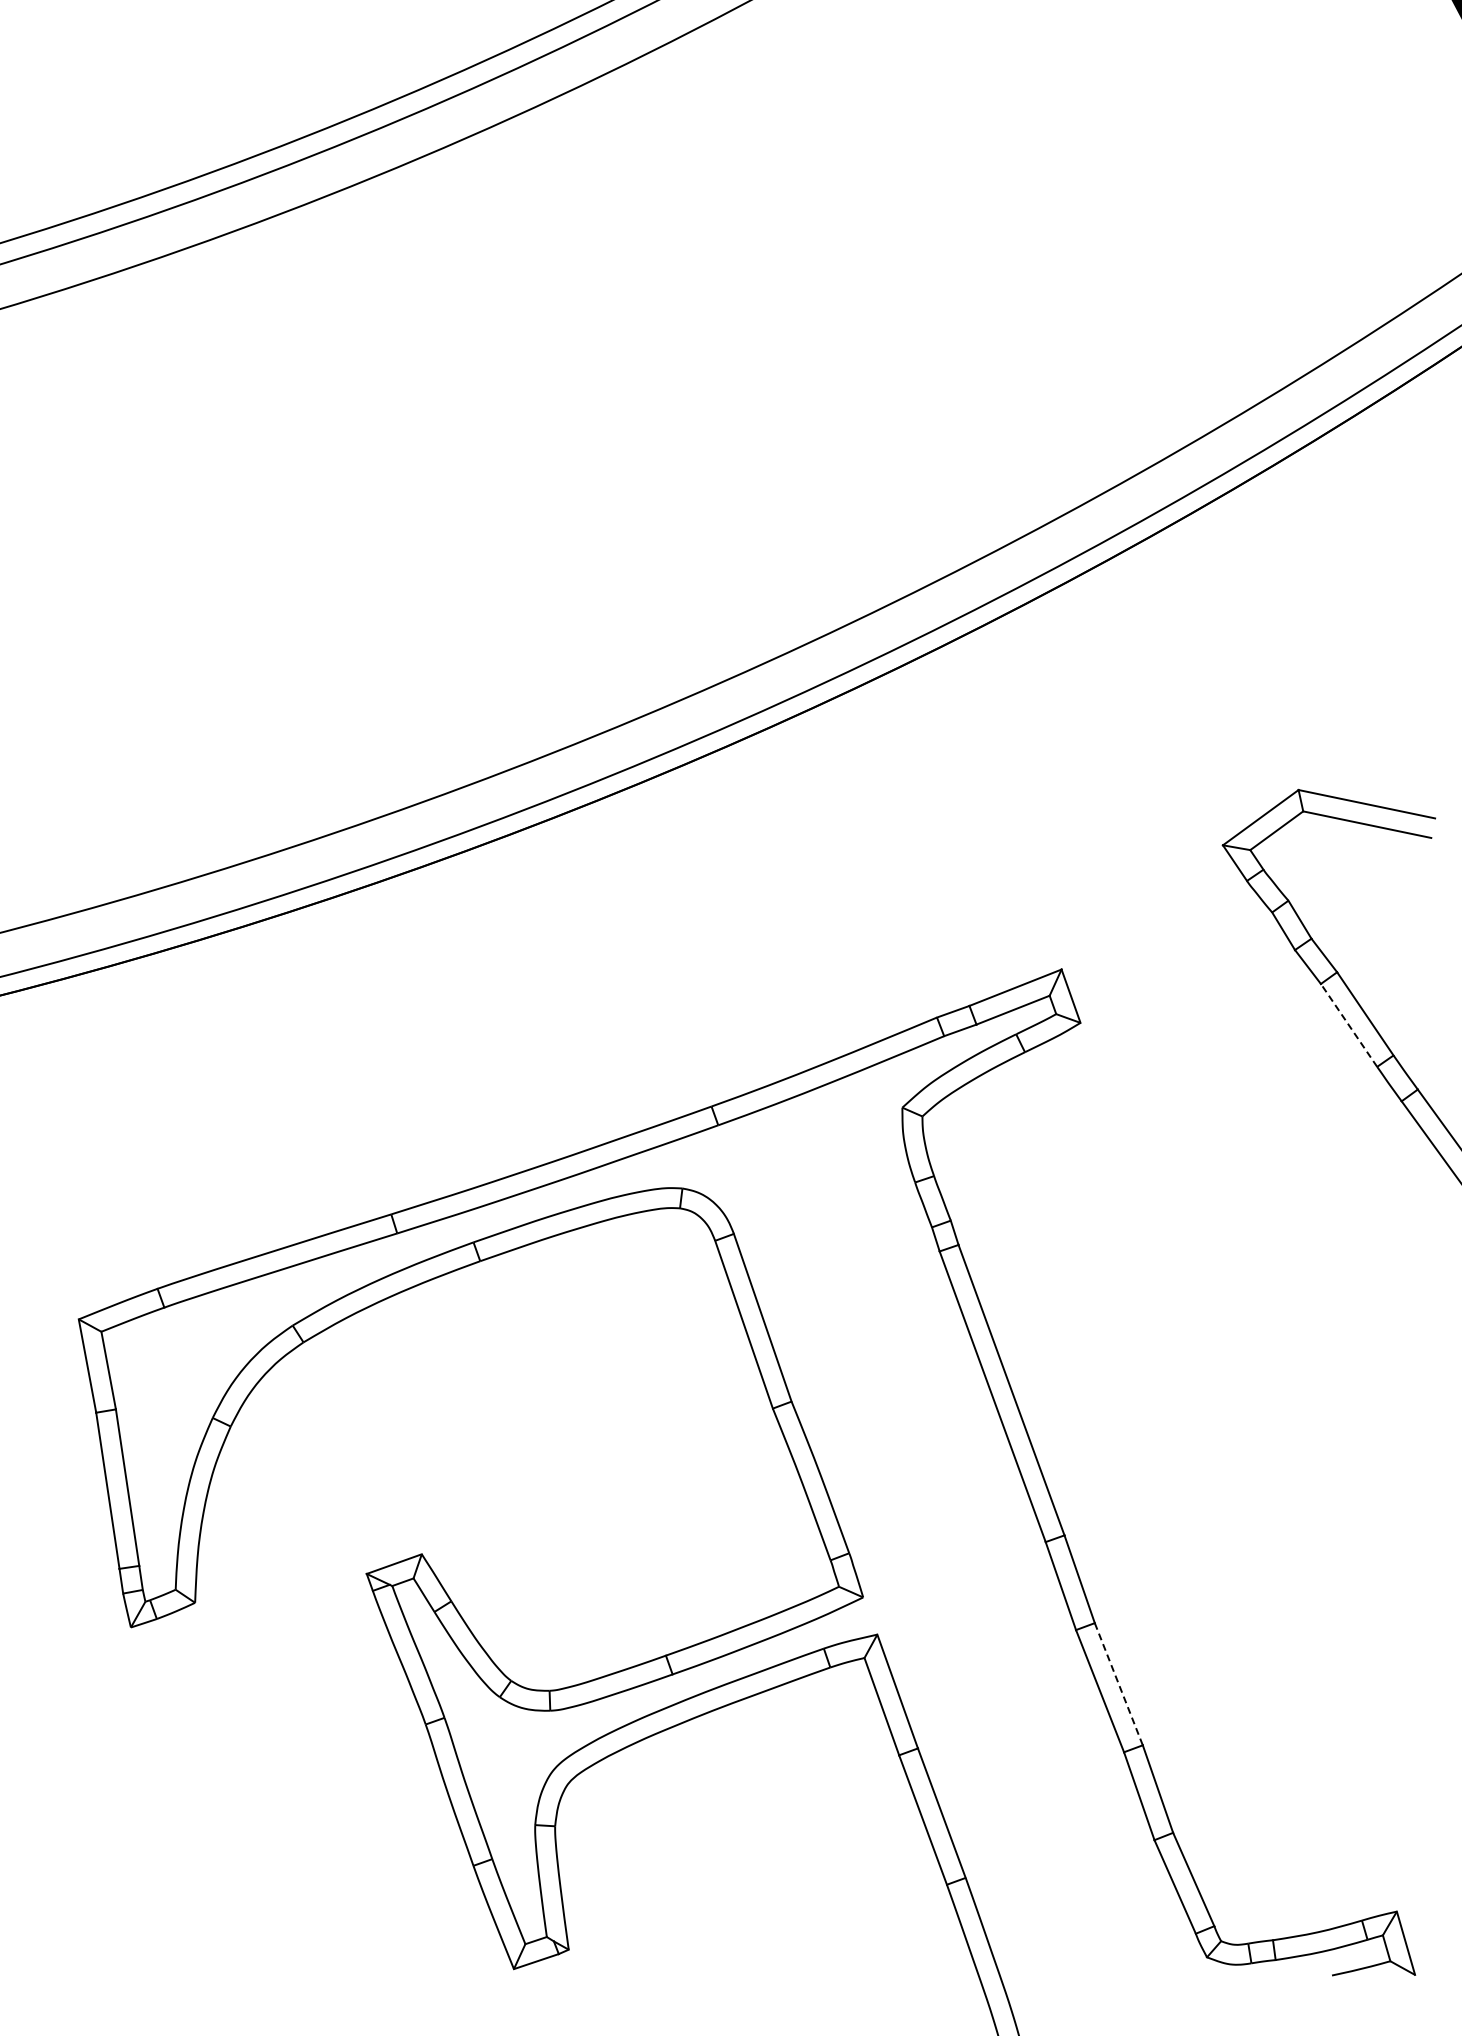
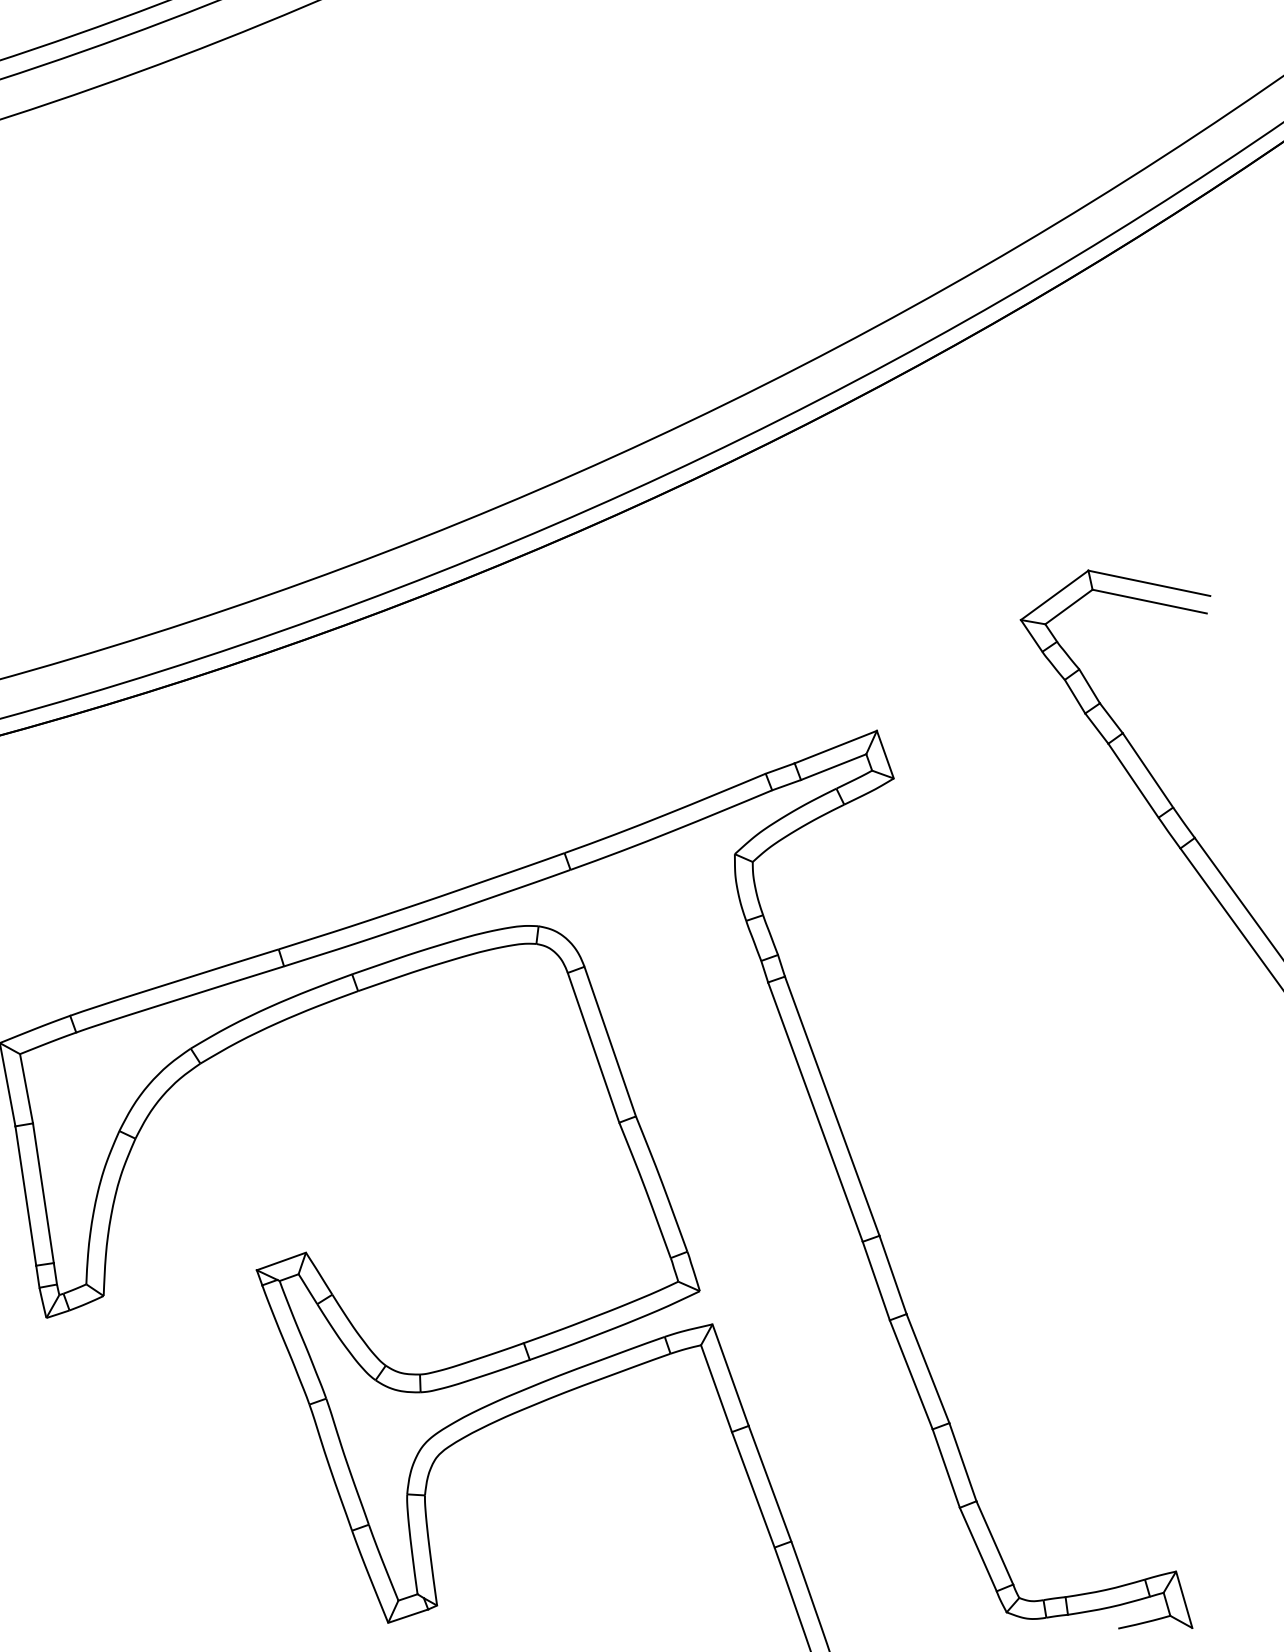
line: (1348, 1025) -> (1132, 780), dashed -> solid
line: (1118, 1684) -> (927, 1368), dashed -> solid

